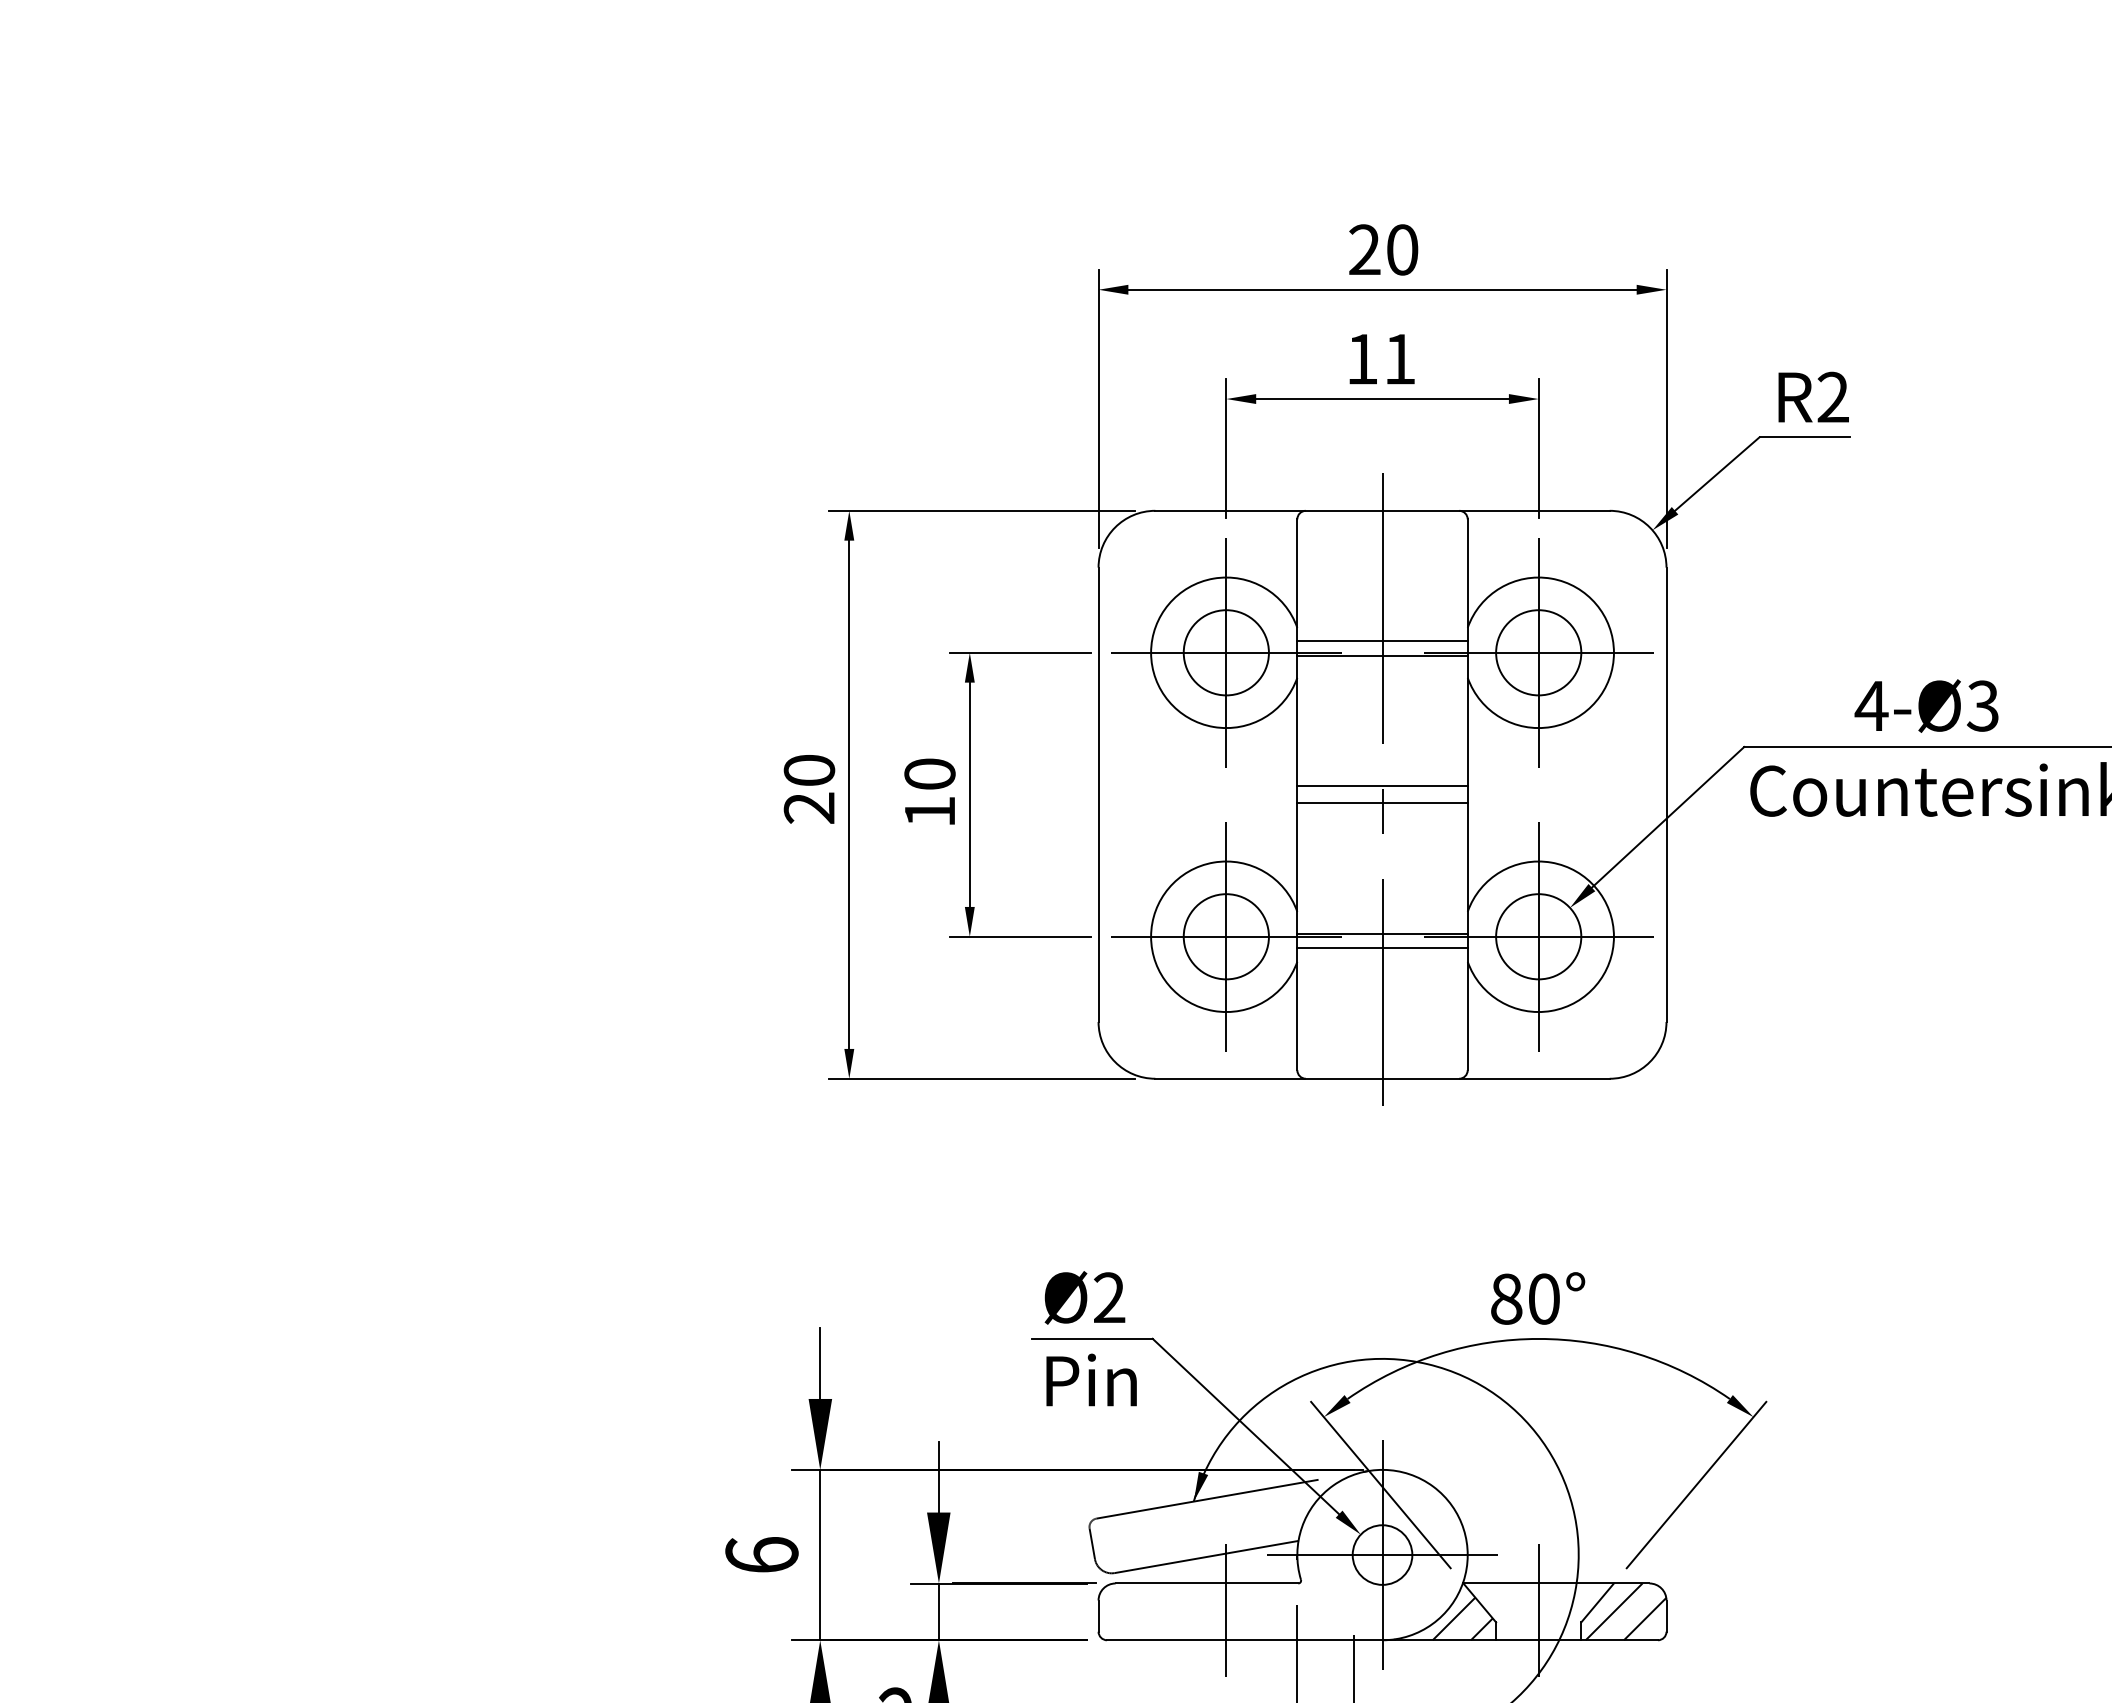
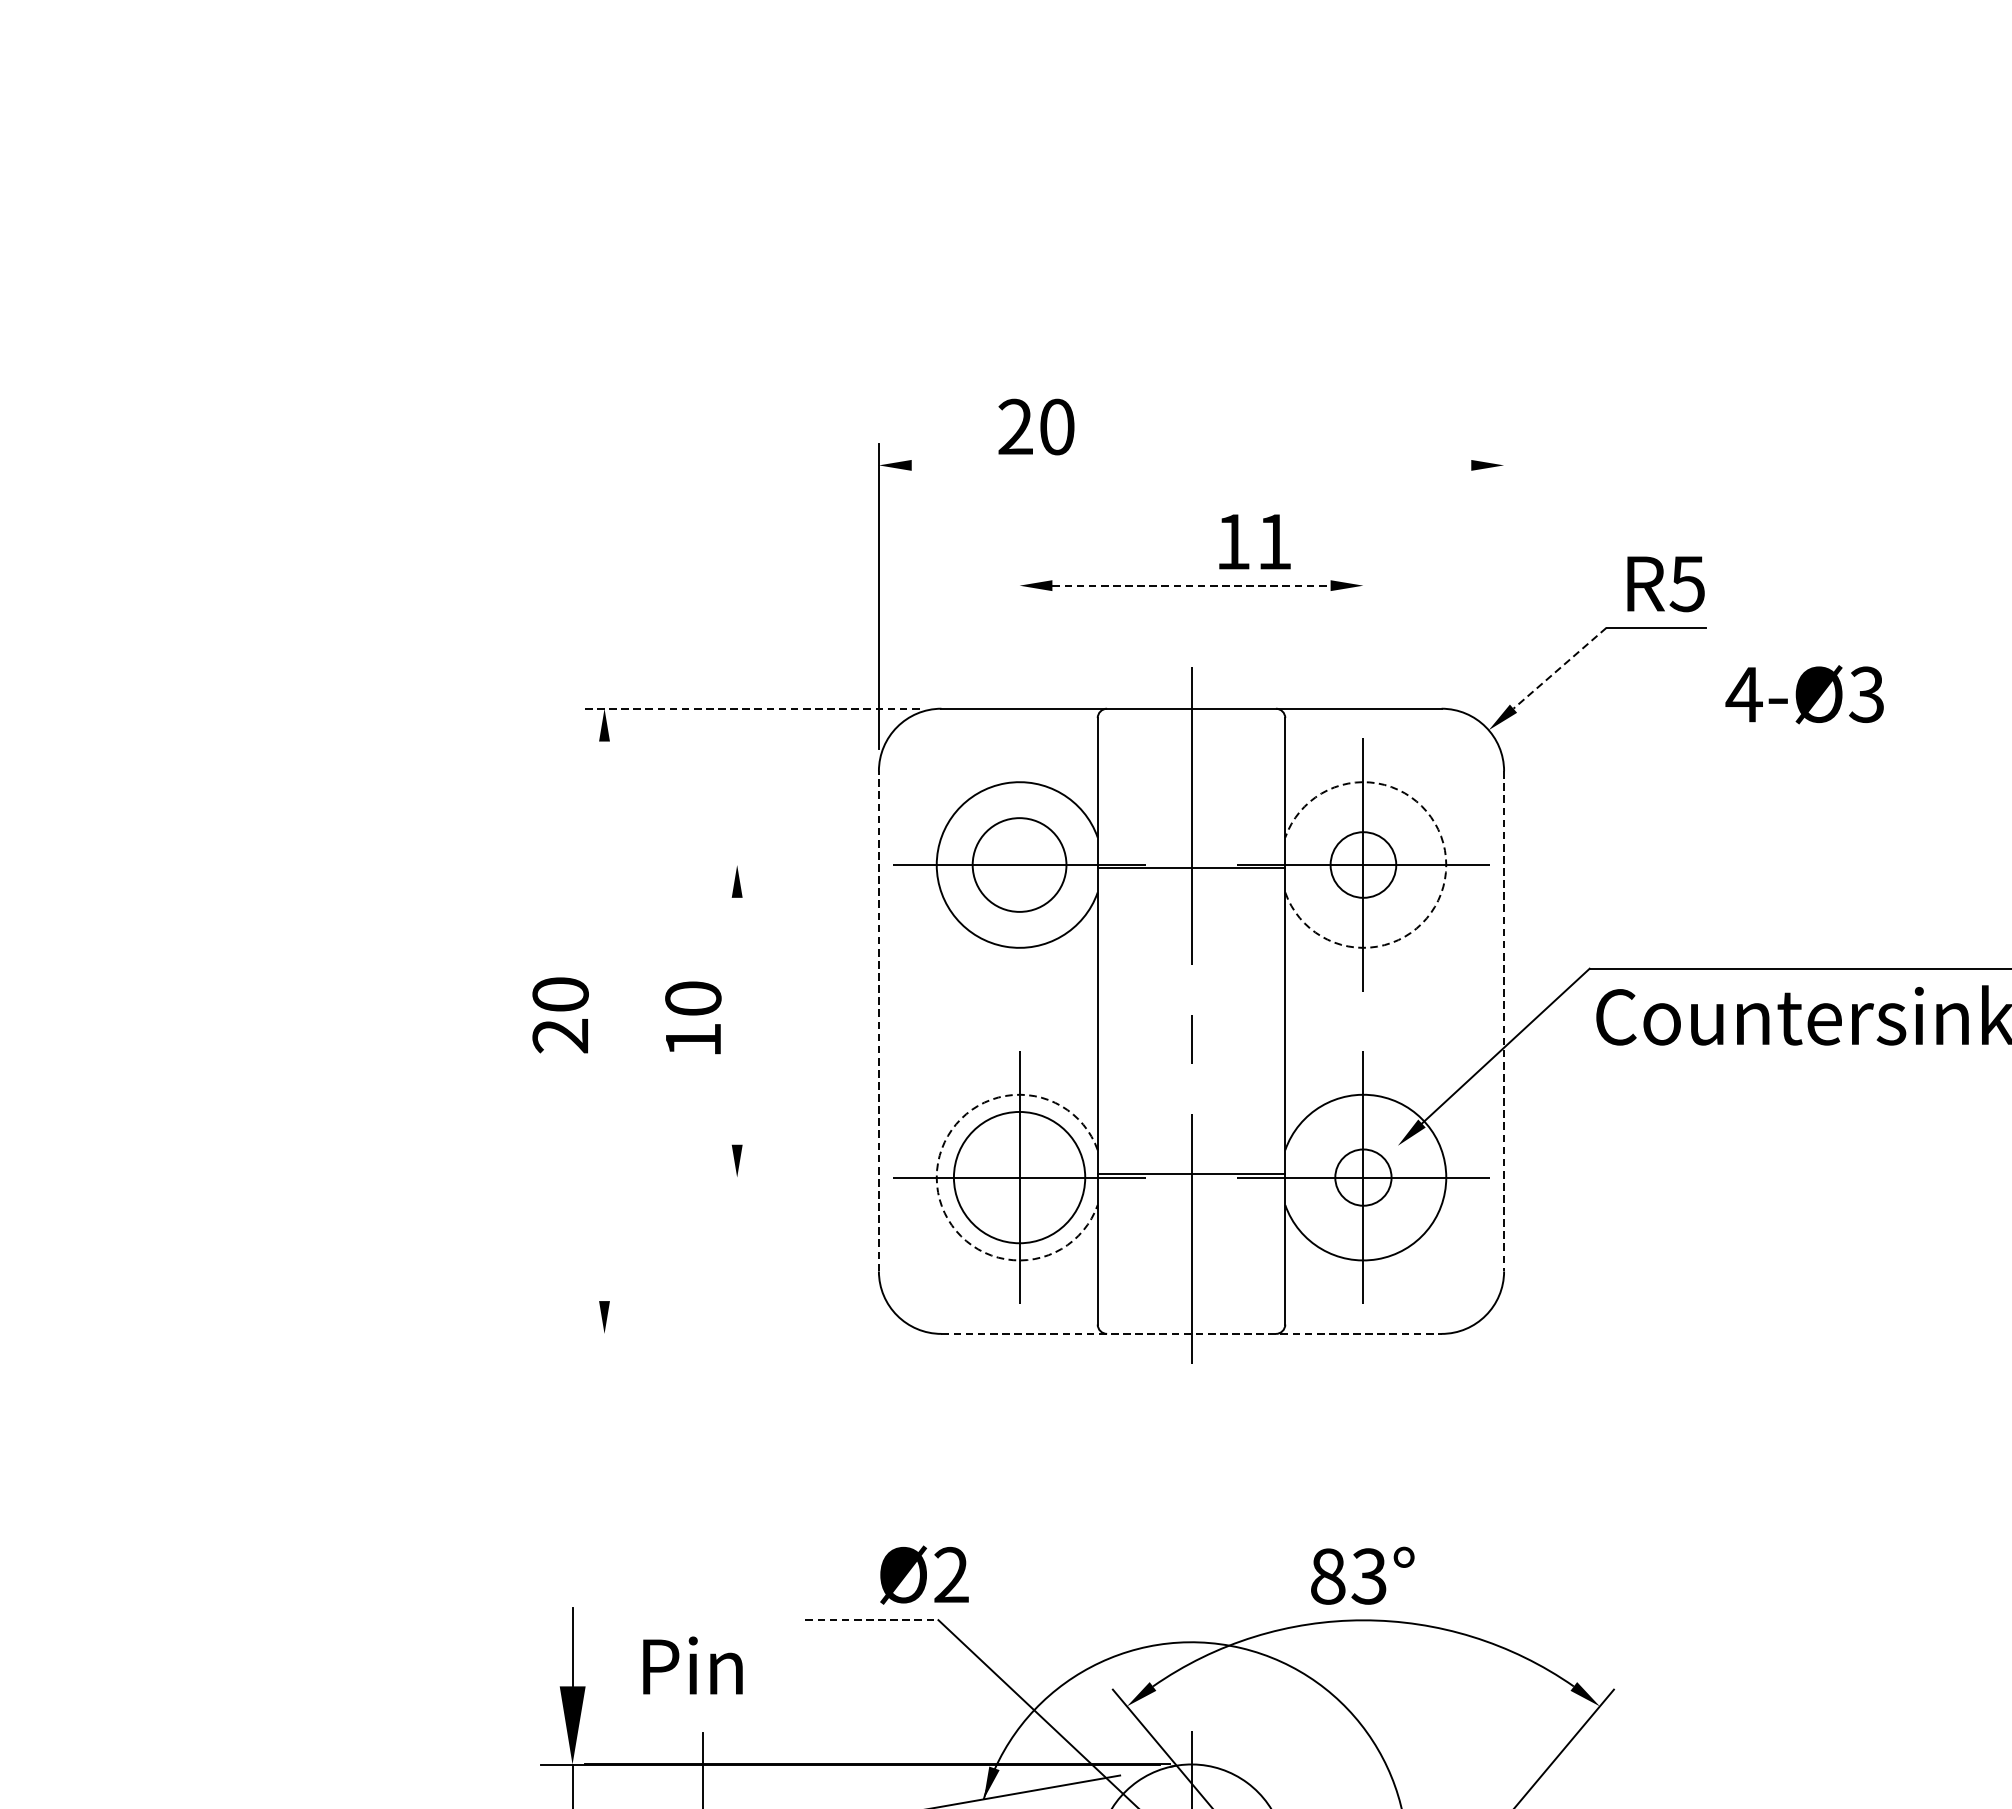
text: (1383, 249) -> (1036, 426), moved
line: (1382, 289) -> (1191, 465), removed
text: (1381, 359) -> (1254, 542), moved
text: (1832, 397) -> (1686, 583), R2 -> R5
line: (1383, 399) -> (1192, 586), solid -> dashed
line: (1666, 408) -> (1504, 596), removed
line: (1226, 448) -> (1019, 640), removed
line: (1538, 448) -> (1363, 640), removed
line: (1717, 474) -> (1560, 668), solid -> dashed
line: (981, 510) -> (750, 708), solid -> dashed
line: (1382, 641) -> (1191, 852), removed
line: (1020, 652) -> (792, 864), removed
line: (1226, 652) -> (1019, 864), removed
circle: (1538, 652) -> (1363, 864), size x0.7
arc: (1613, 652) -> (1445, 864), solid -> dashed
text: (1926, 705) -> (1804, 694), moved
line: (1382, 786) -> (1191, 1012), removed
line: (849, 794) -> (604, 1020), removed
line: (969, 794) -> (736, 1020), removed
line: (1098, 794) -> (878, 1020), solid -> dashed
line: (1666, 795) -> (1504, 1022), solid -> dashed
line: (1382, 803) -> (1191, 1030), removed
line: (1020, 936) -> (792, 1177), removed
arc: (1151, 936) -> (937, 1177), solid -> dashed
circle: (1225, 936) -> (1018, 1177), size x1.4
circle: (1538, 936) -> (1363, 1177), size x0.6
line: (1382, 948) -> (1191, 1190), removed
line: (982, 1078) -> (751, 1333), removed
line: (1383, 1078) -> (1192, 1333), solid -> dashed
text: (1084, 1297) -> (923, 1574), moved
text: (1543, 1298) -> (1368, 1575), 80° -> 83°
line: (1092, 1338) -> (872, 1619), solid -> dashed
text: (1091, 1379) -> (692, 1664), moved

